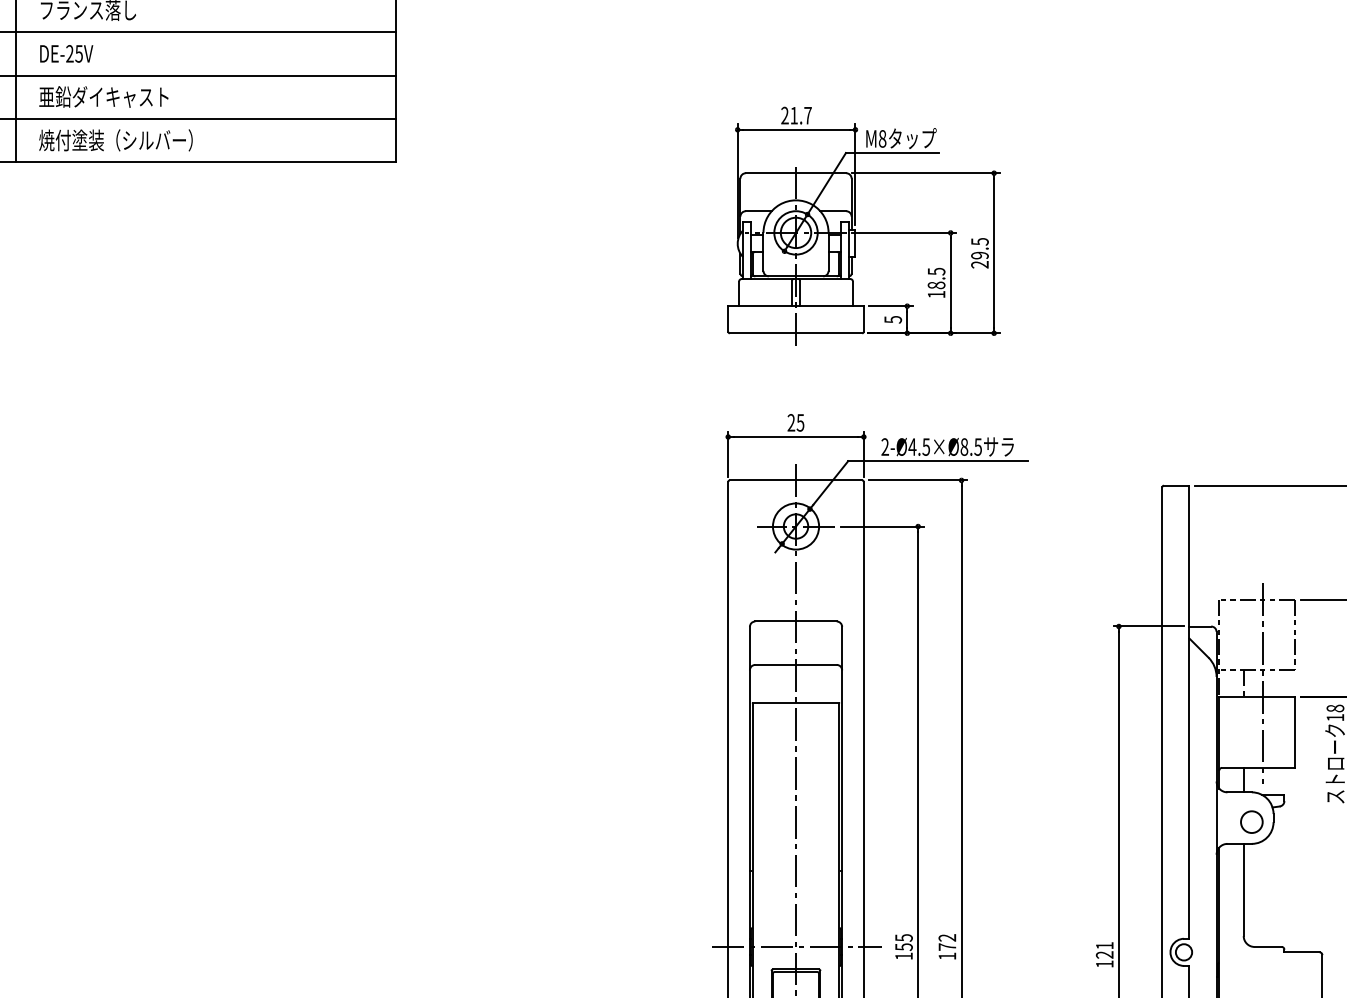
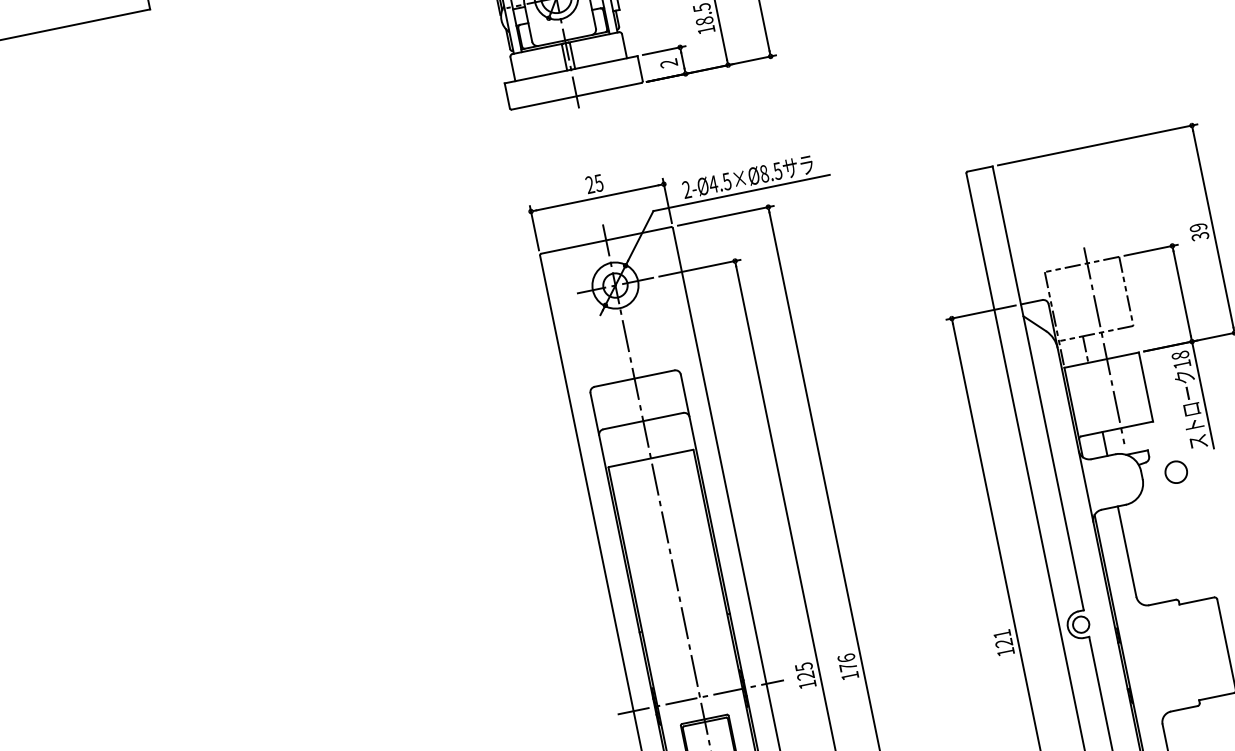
text: (893, 319) -> (669, 63), 5 -> 2
circle: (1251, 821) -> (1175, 471), moved
text: (947, 937) -> (846, 657), 172 -> 176
text: (903, 947) -> (805, 676), 155 -> 125

